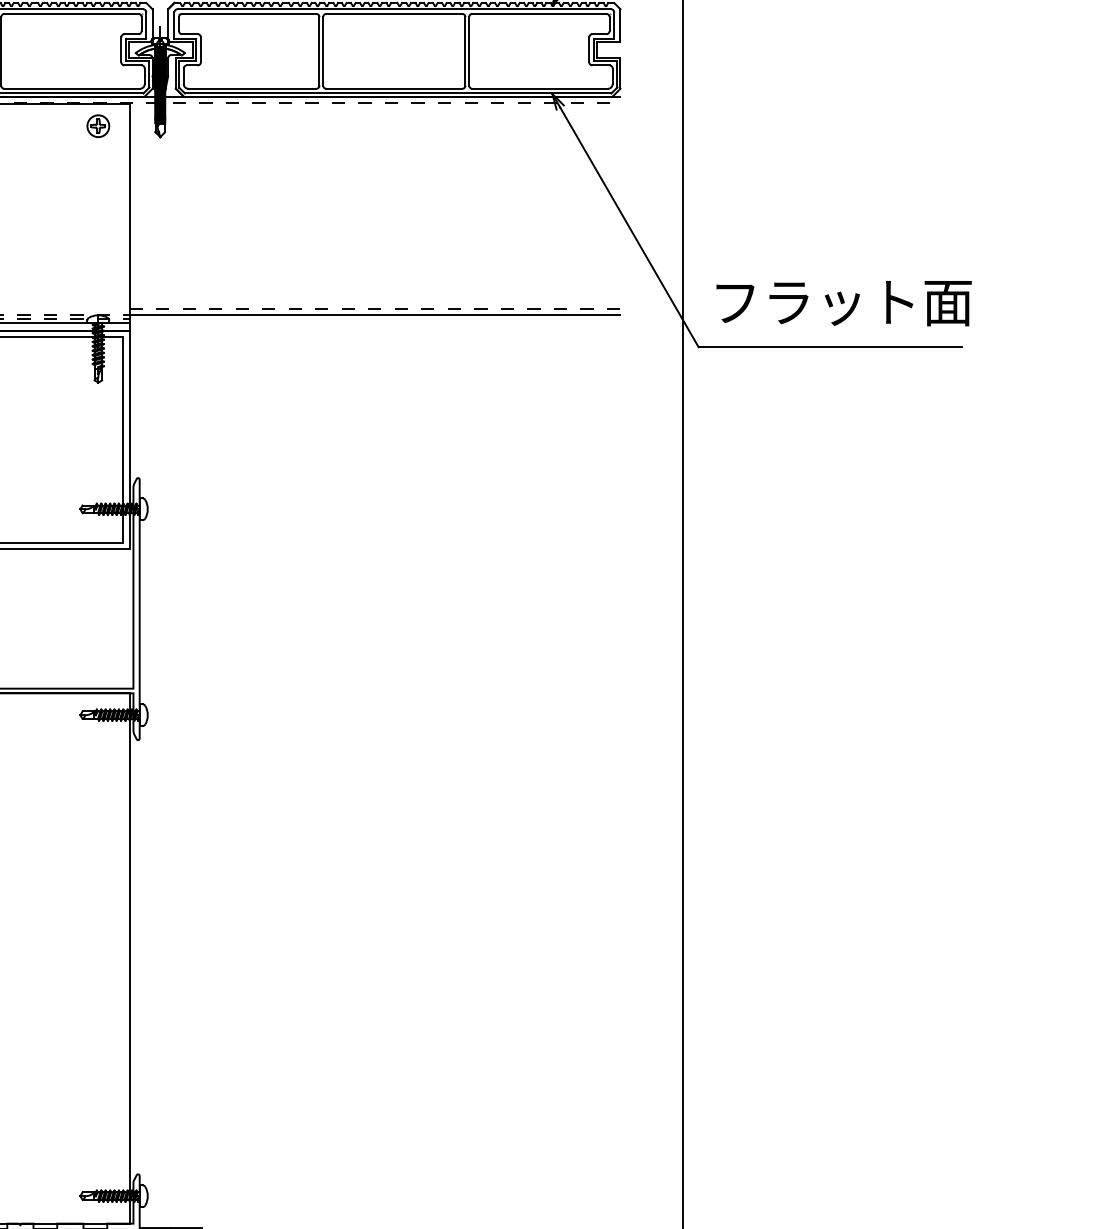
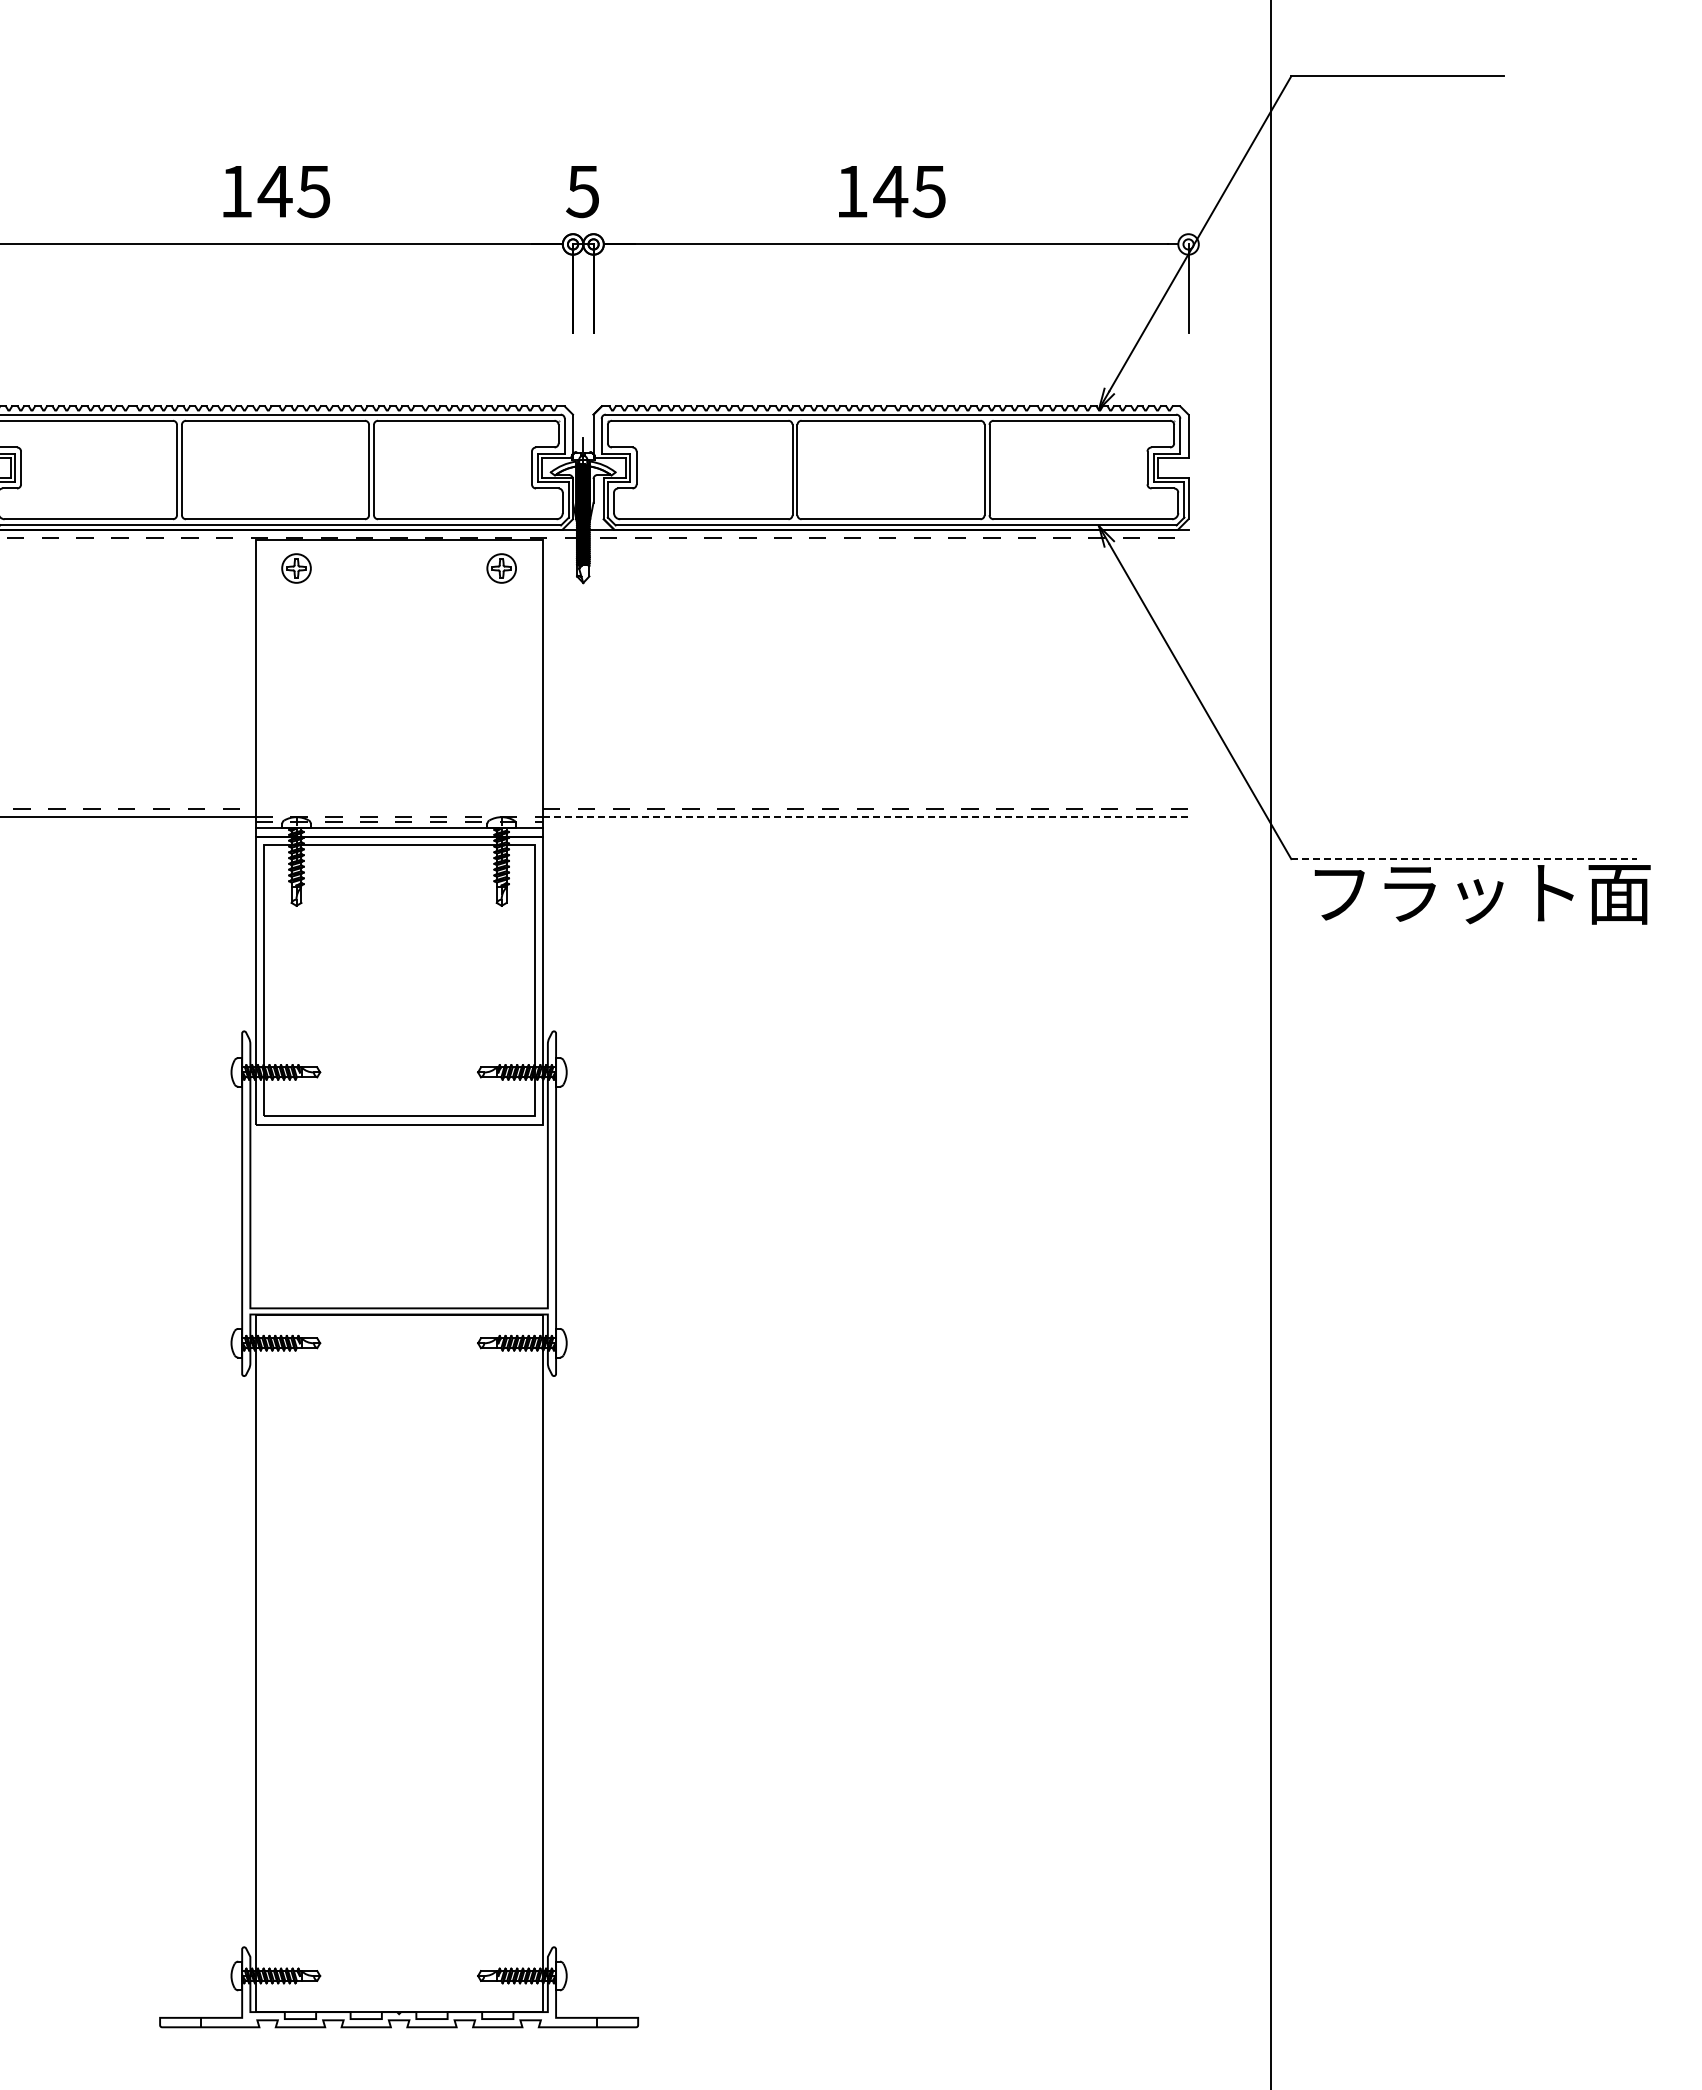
text: (843, 303) -> (1482, 894), moved
line: (374, 314) -> (865, 816), solid -> dashed
line: (830, 347) -> (1464, 859), solid -> dashed

